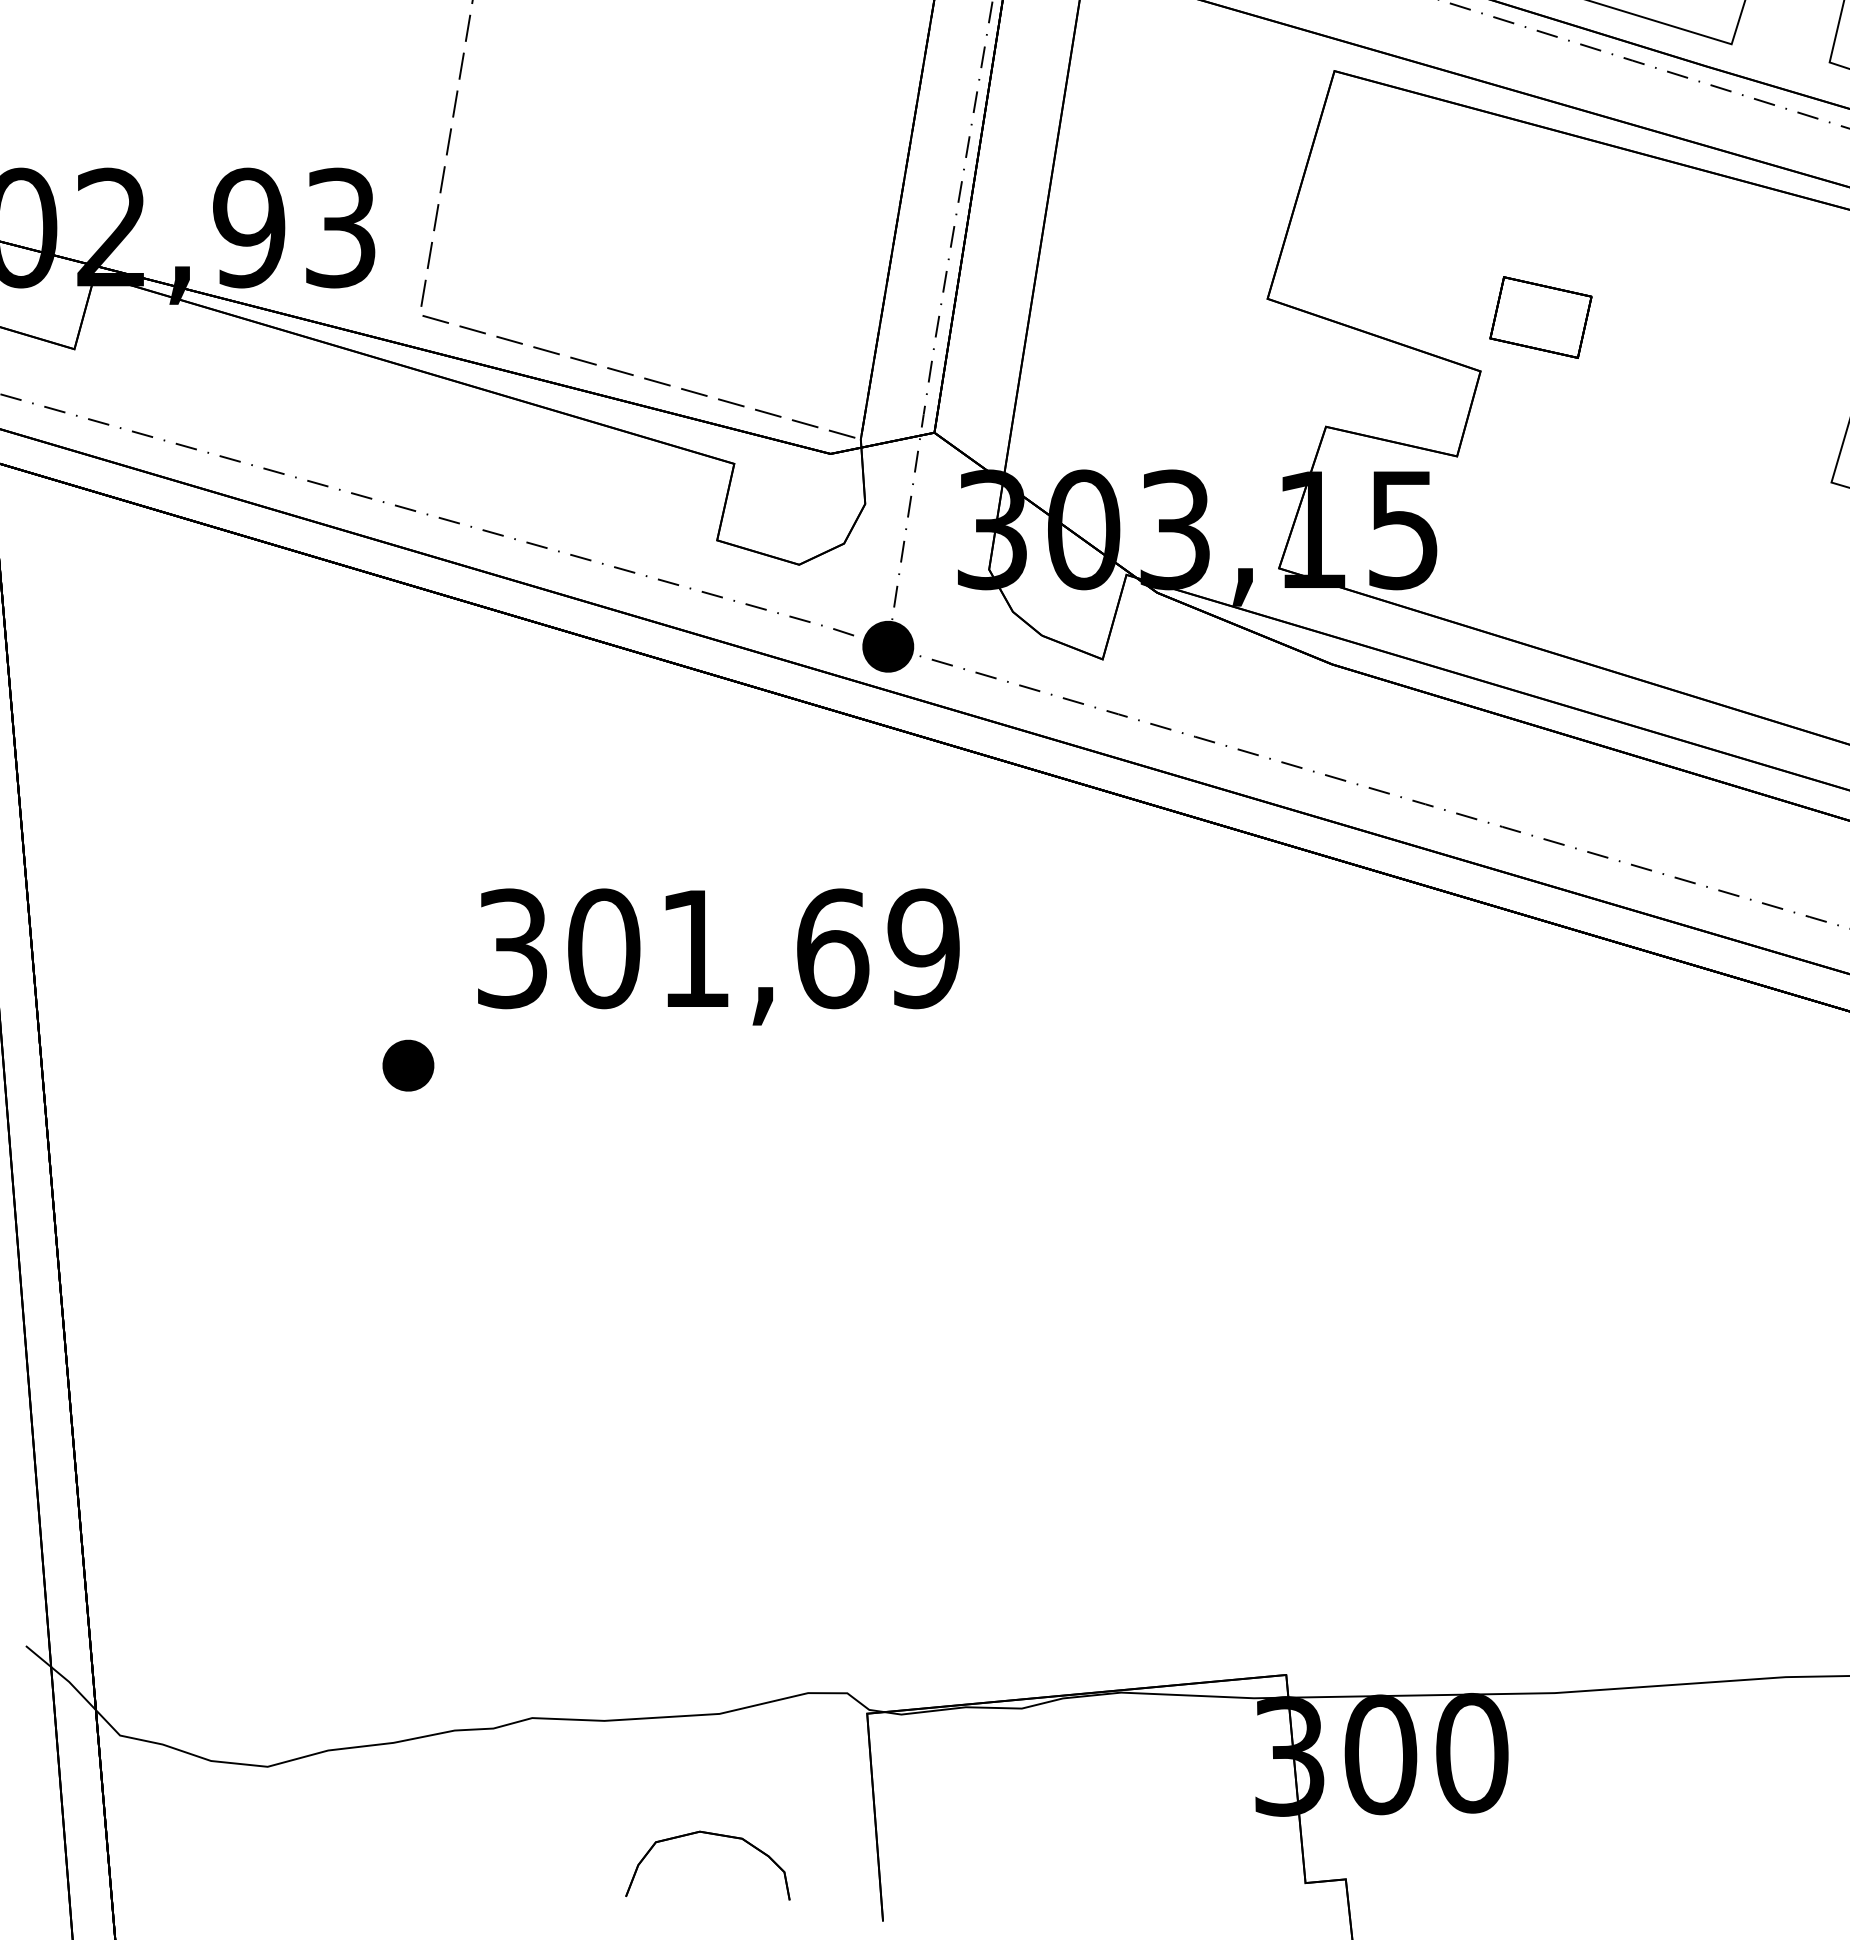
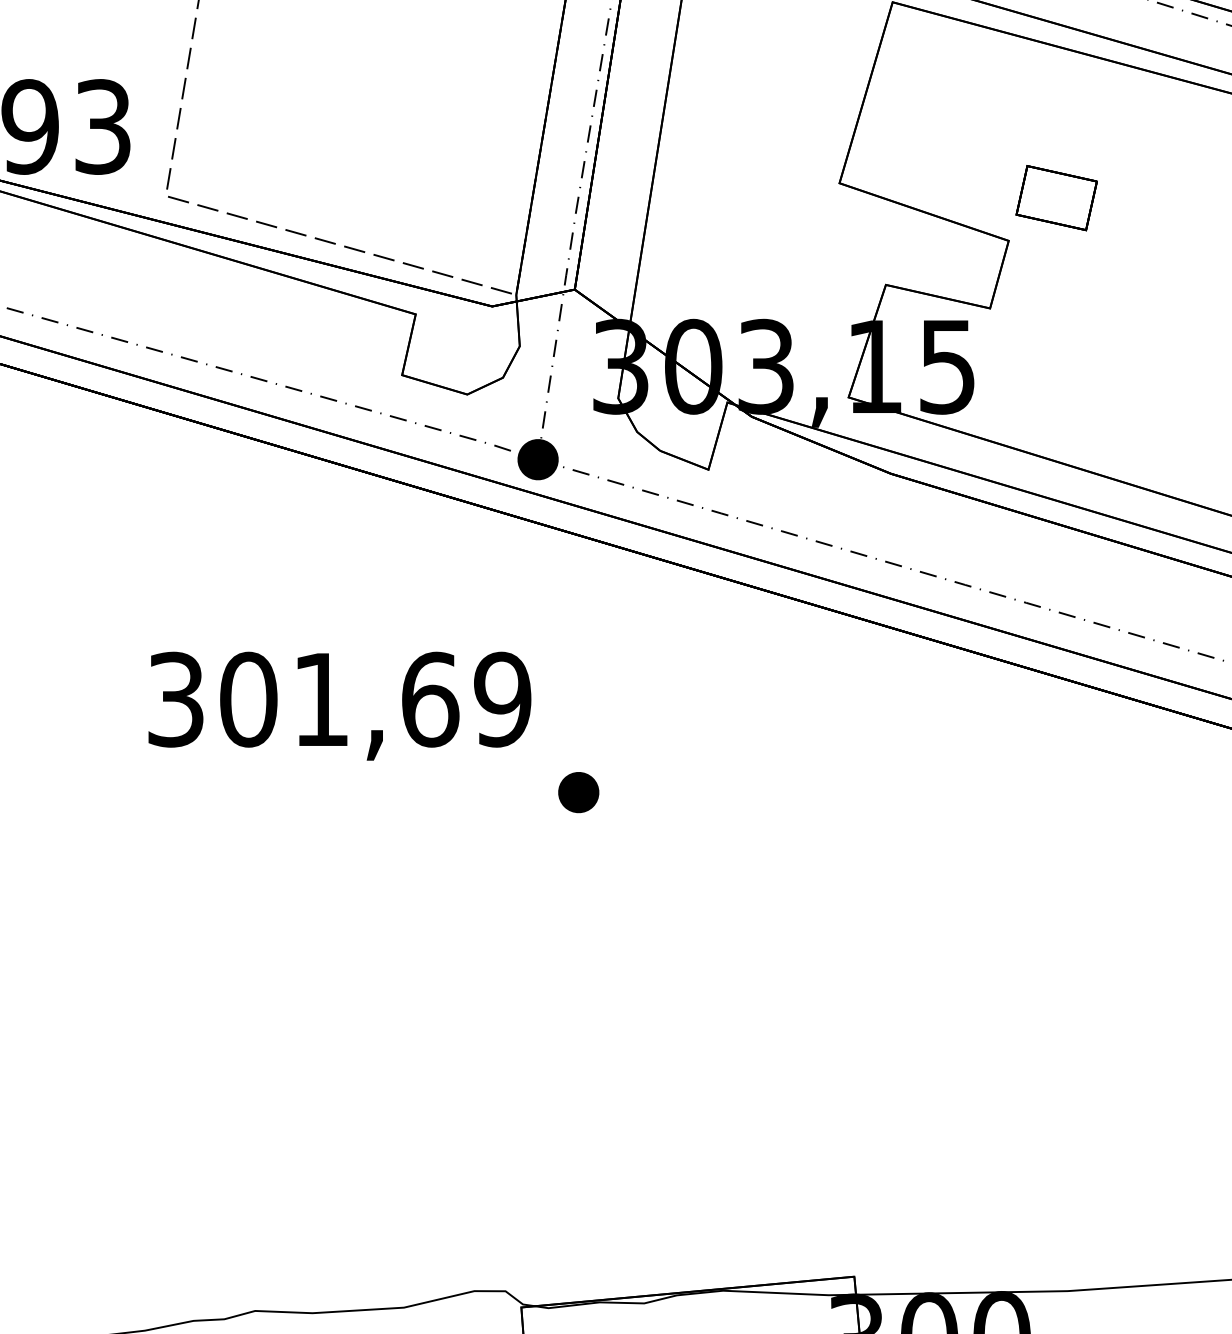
text: (718, 956) -> (339, 705), moved
part: (408, 1065) -> (578, 792), moved

